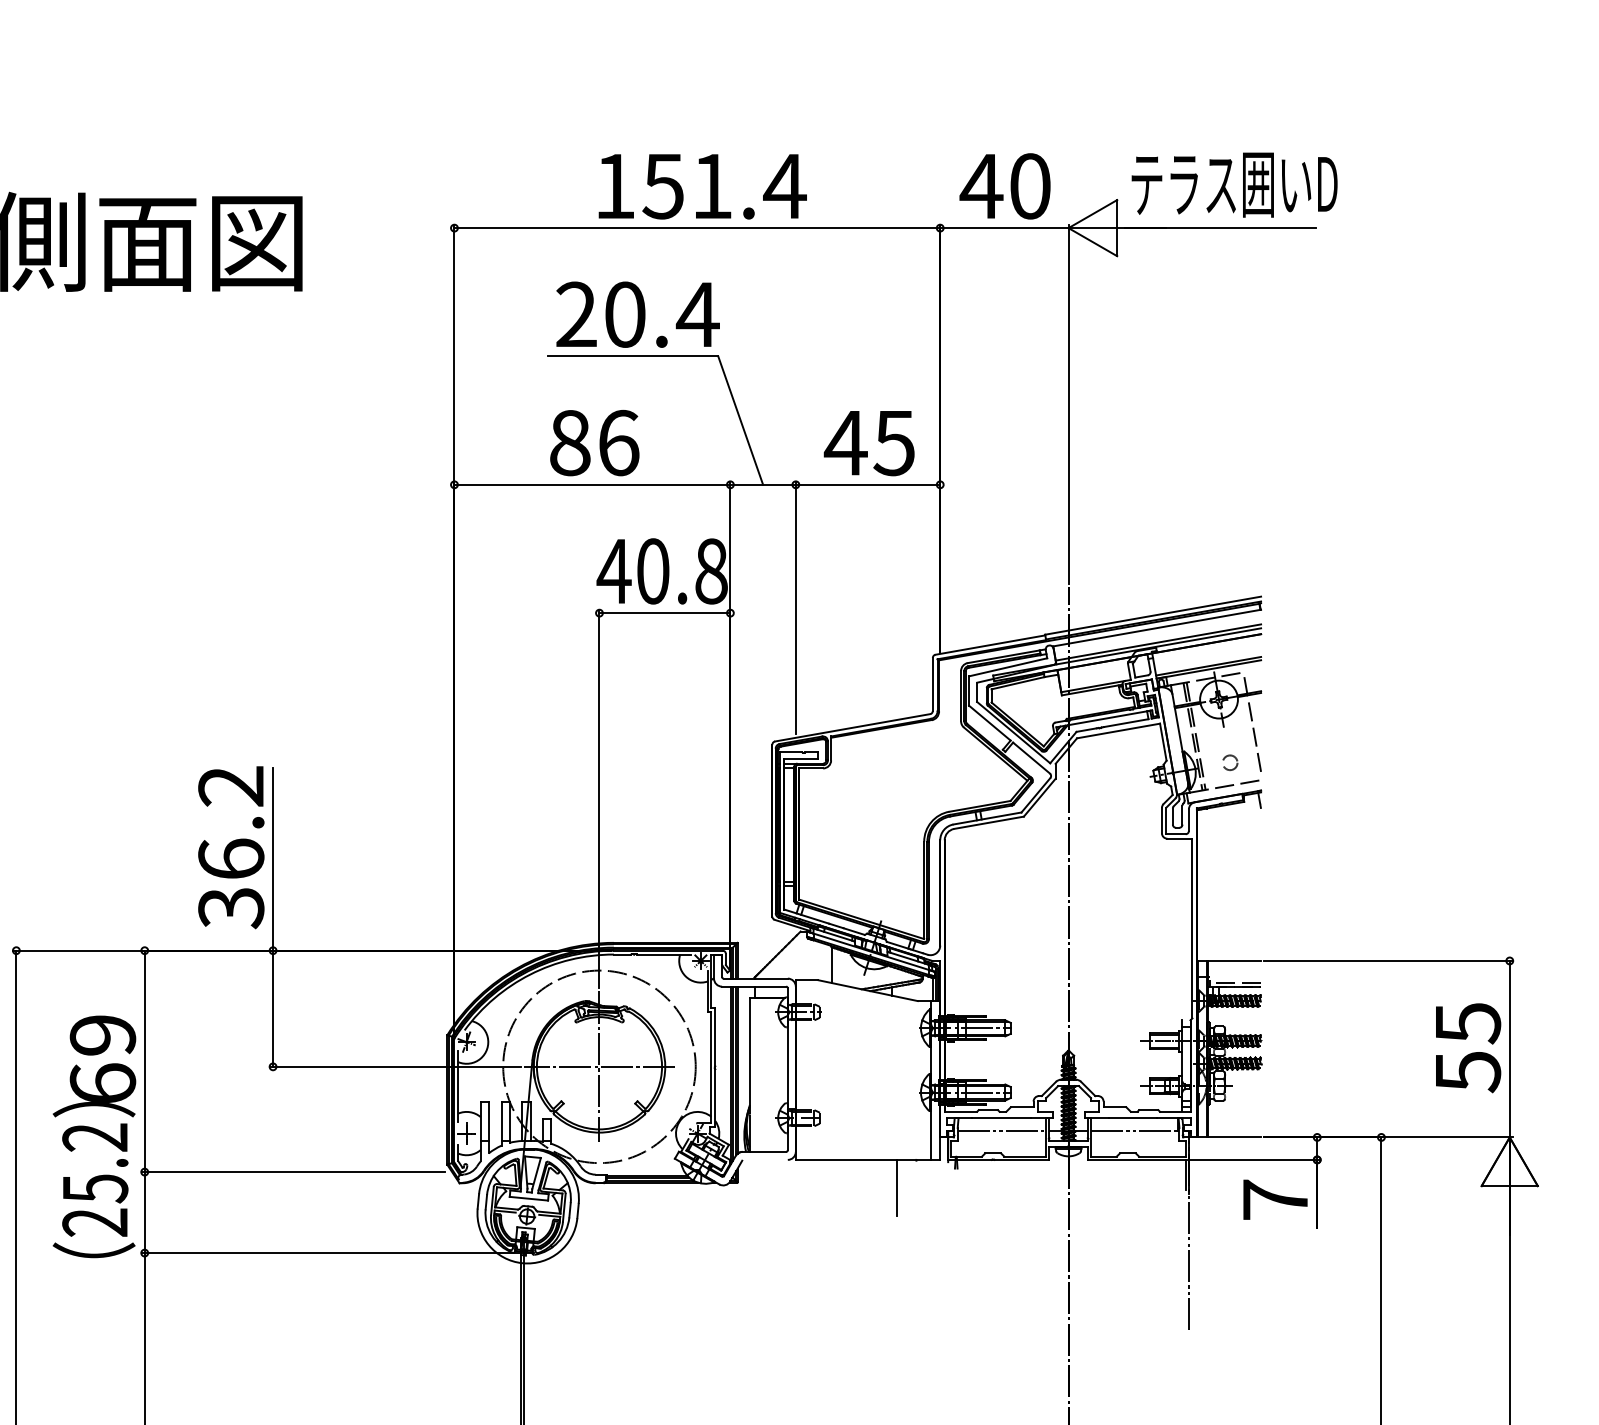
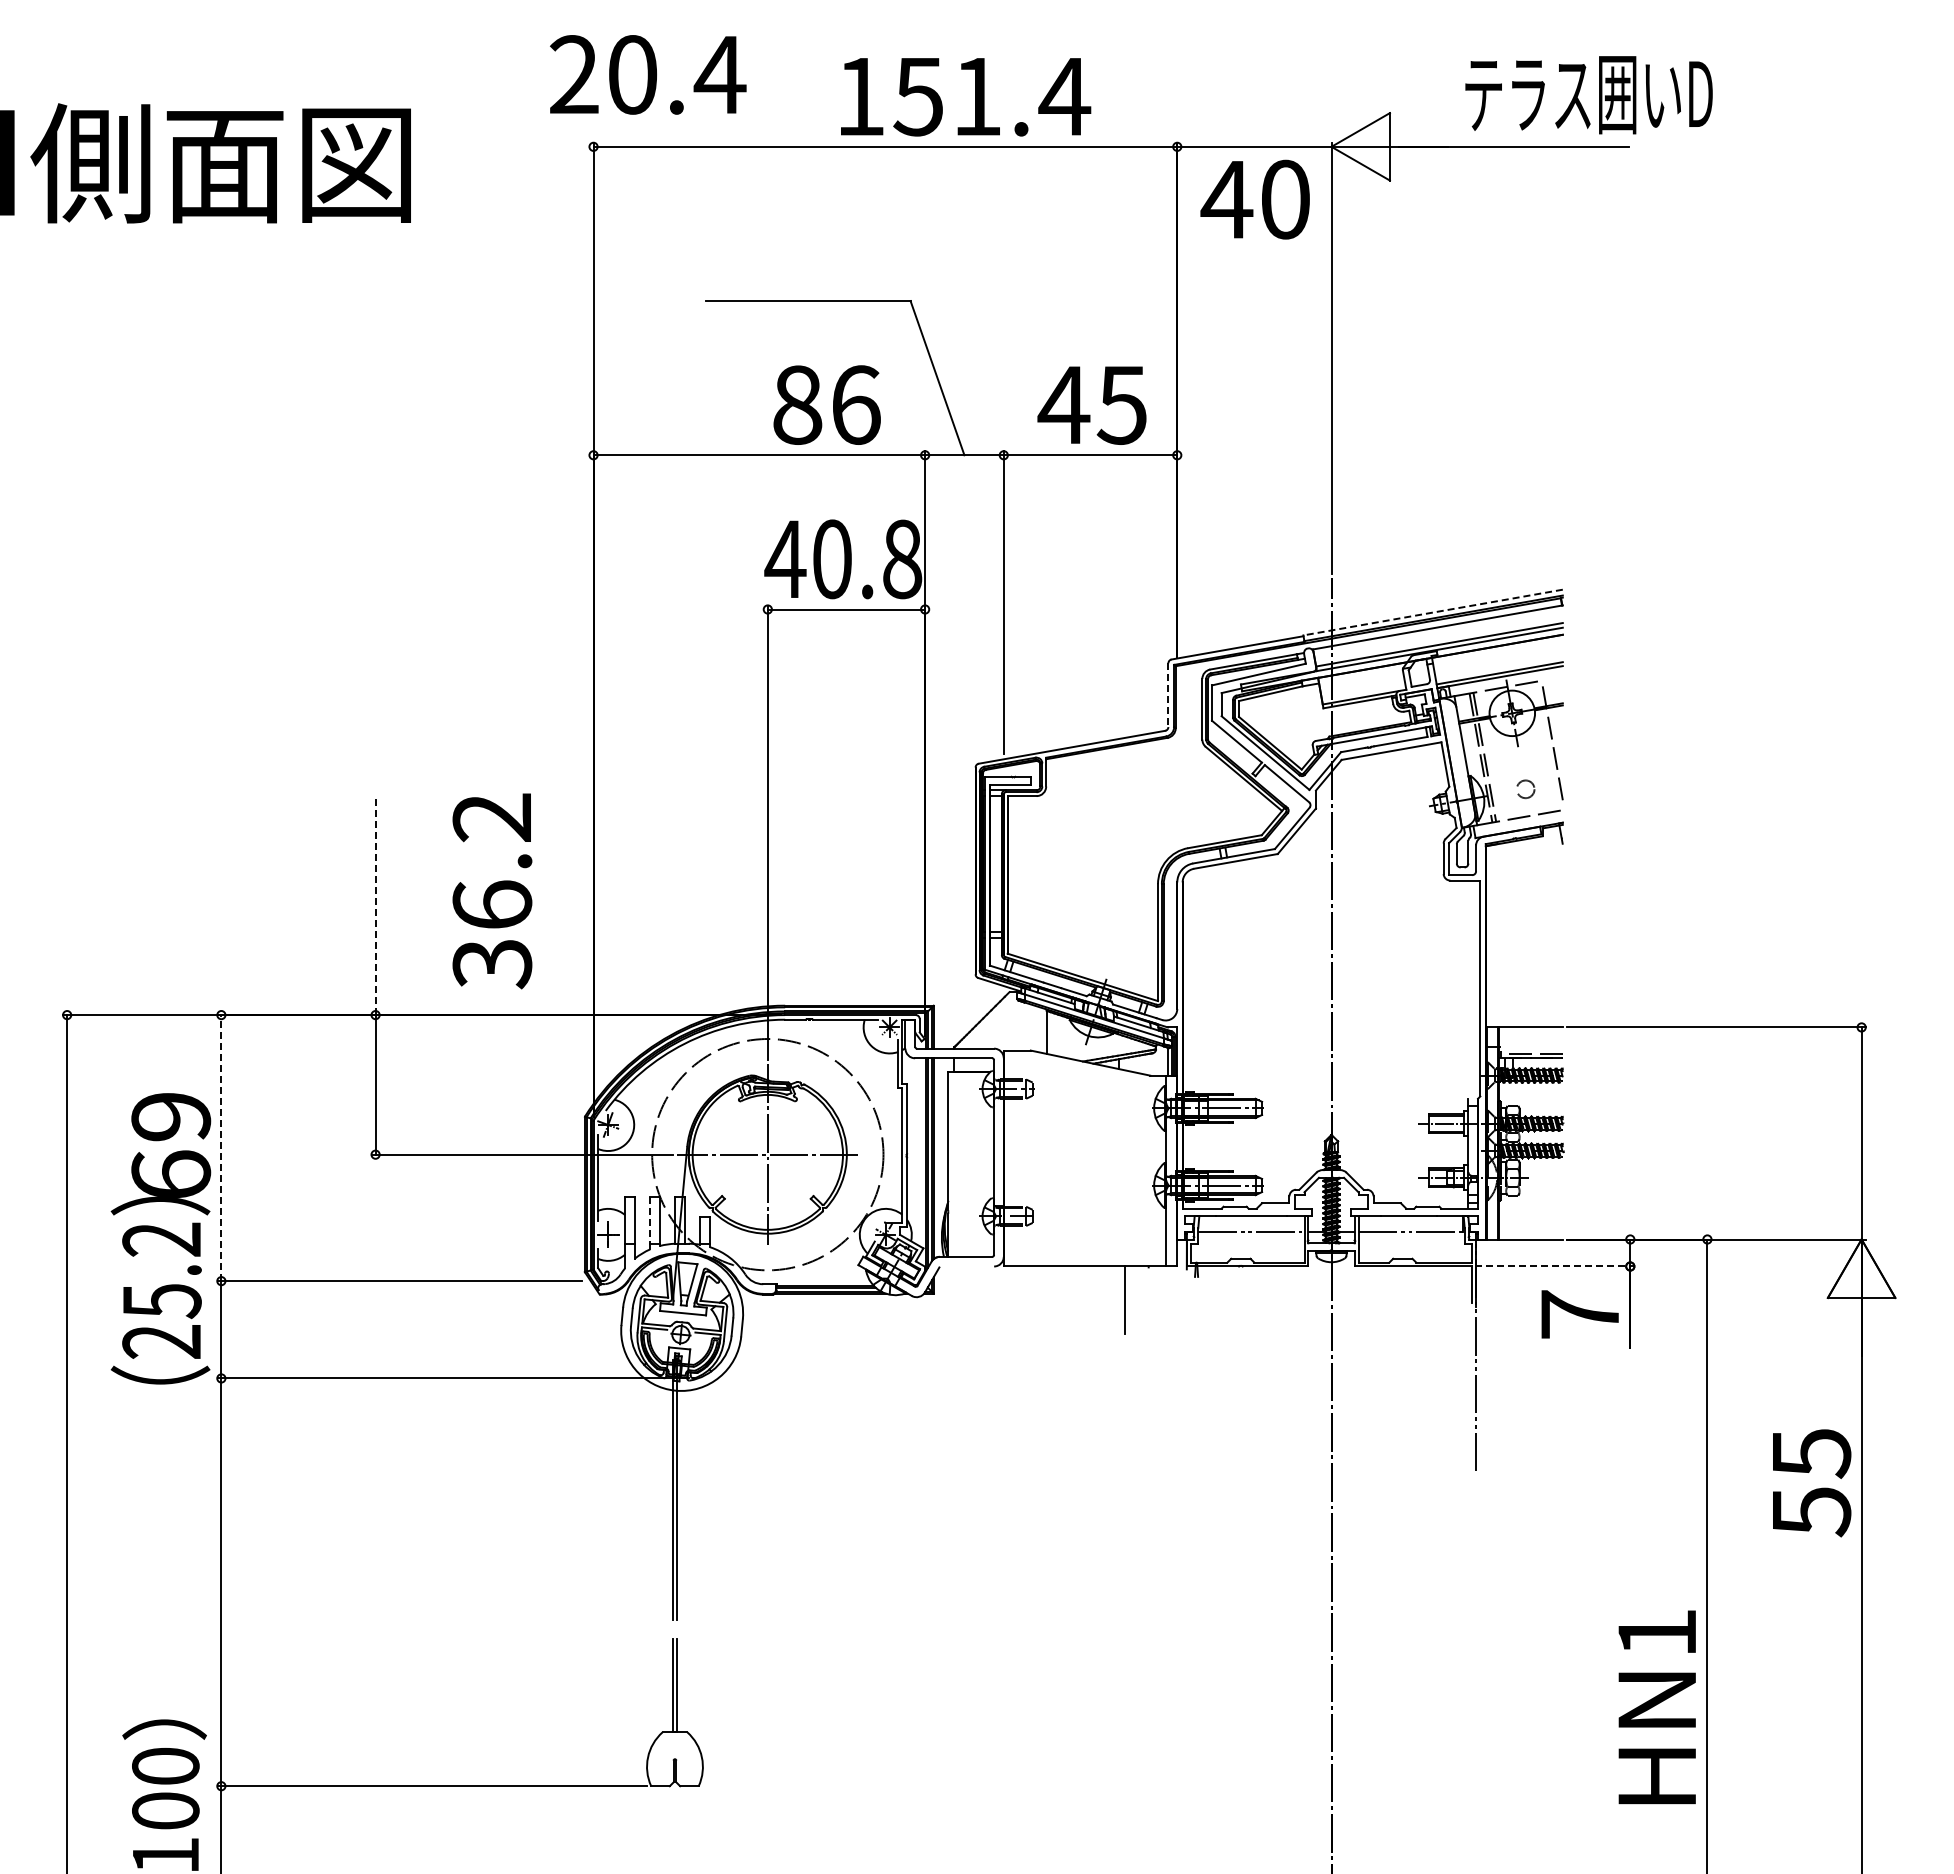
text: (1234, 185) -> (1588, 95), moved
text: (1004, 186) -> (1254, 199), moved
text: (703, 187) -> (966, 97), moved
text: (638, 314) -> (648, 74), moved
text: (594, 442) -> (826, 404), moved
line: (1153, 615) -> (1433, 612), solid -> dashed
line: (932, 684) -> (1168, 695), solid -> dashed
text: (231, 847) -> (492, 891), moved
line: (272, 859) -> (375, 905), solid -> dashed
text: (1468, 1048) -> (1812, 1483), moved
line: (144, 1060) -> (221, 1147), solid -> dashed
line: (501, 1122) -> (650, 1221), solid -> dashed
line: (1254, 1159) -> (1554, 1266), solid -> dashed

